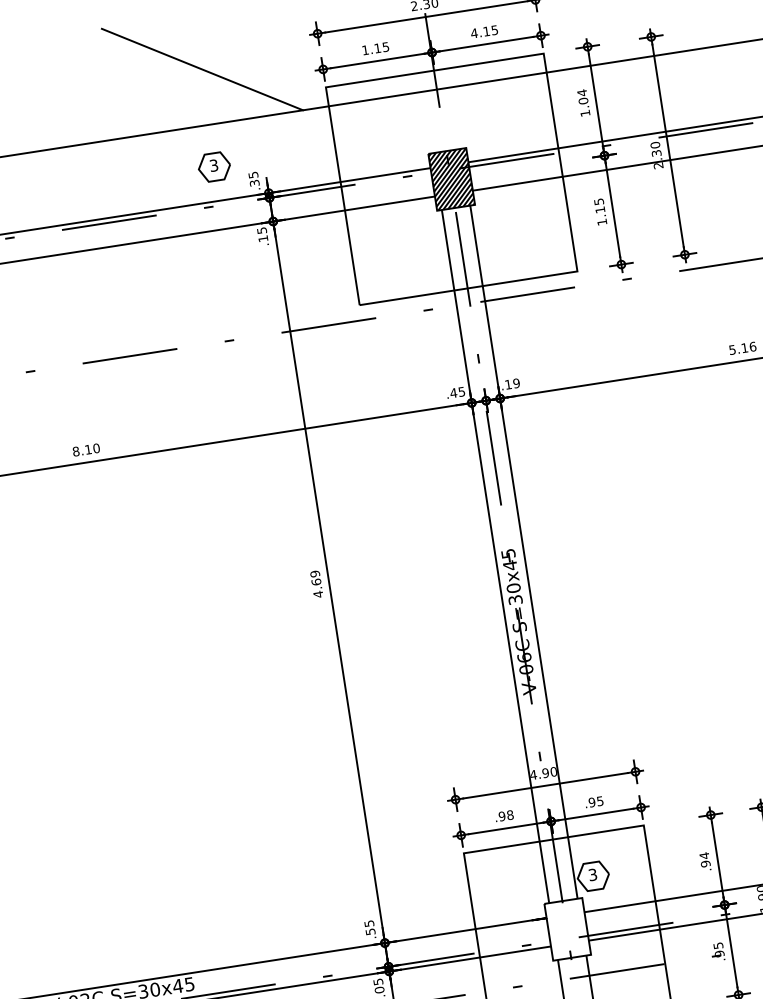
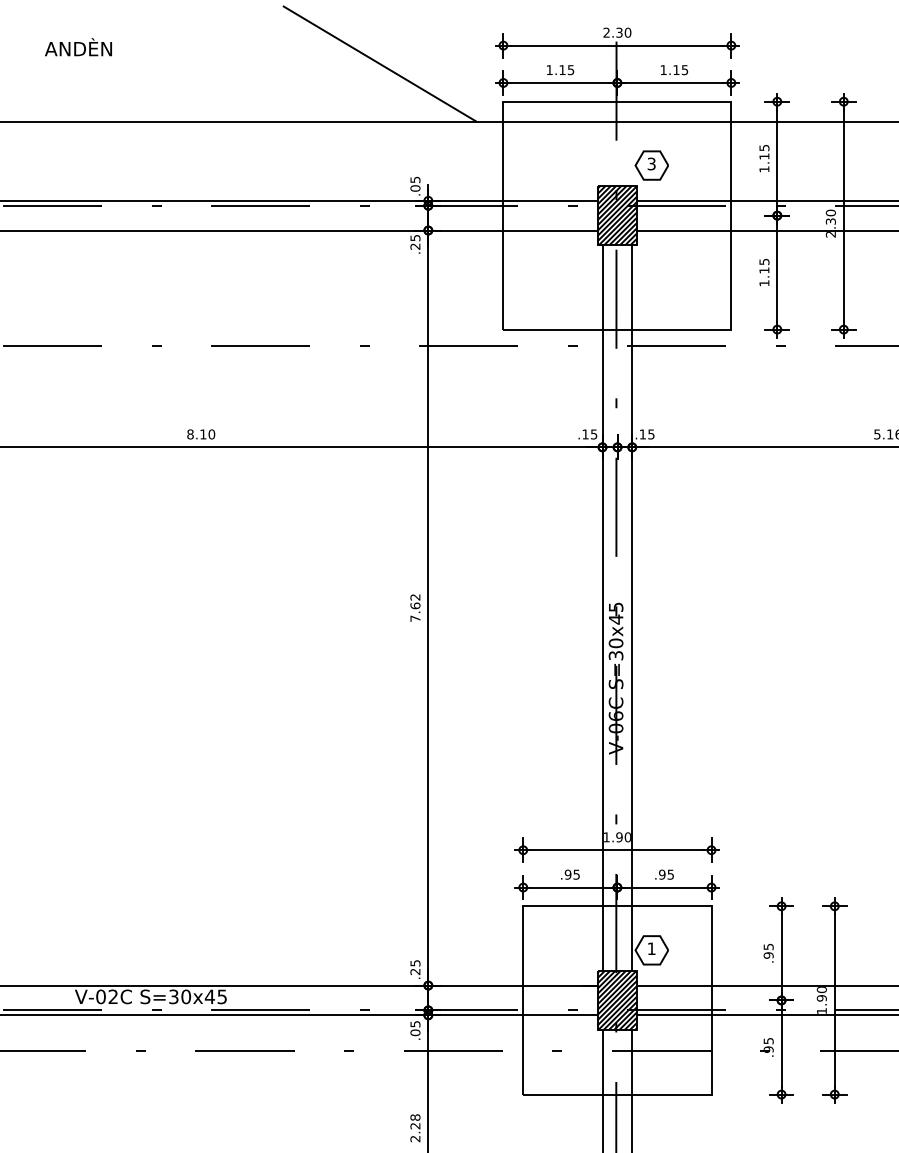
text: (474, 32) -> (663, 69), 4.15 -> 1.15
text: (582, 96) -> (764, 151), 1.04 -> 1.15
part: (214, 167) -> (651, 165), moved
text: (254, 183) -> (415, 188), .35 -> .05
text: (263, 238) -> (415, 246), .15 -> .25
text: (516, 383) -> (651, 434), .19 -> .15
text: (453, 393) -> (585, 434), .45 -> .15
text: (316, 584) -> (415, 608), 4.69 -> 7.62
text: (534, 775) -> (607, 837), 4.90 -> 1.90
text: (510, 814) -> (576, 874), .98 -> .95
text: (704, 855) -> (768, 946), .94 -> .95
text: (592, 874) -> (651, 948), 3 -> 1
hatch: (567, 929) -> (617, 1000), added
text: (370, 931) -> (415, 971), .55 -> .25

